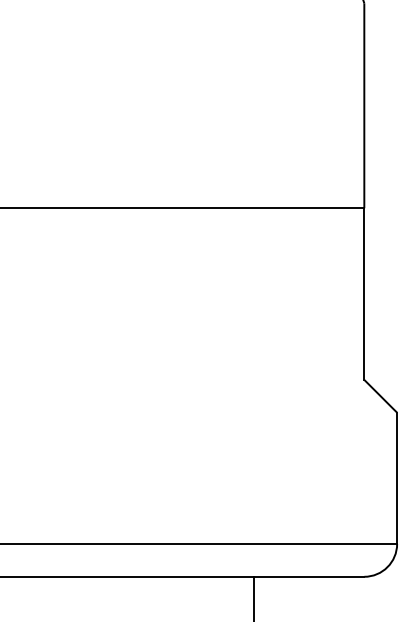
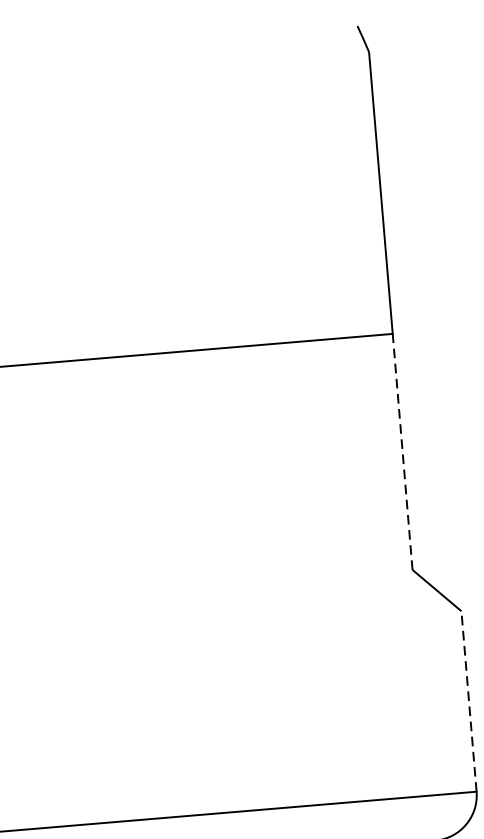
line: (364, 294) -> (402, 452), solid -> dashed
line: (397, 478) -> (469, 701), solid -> dashed

